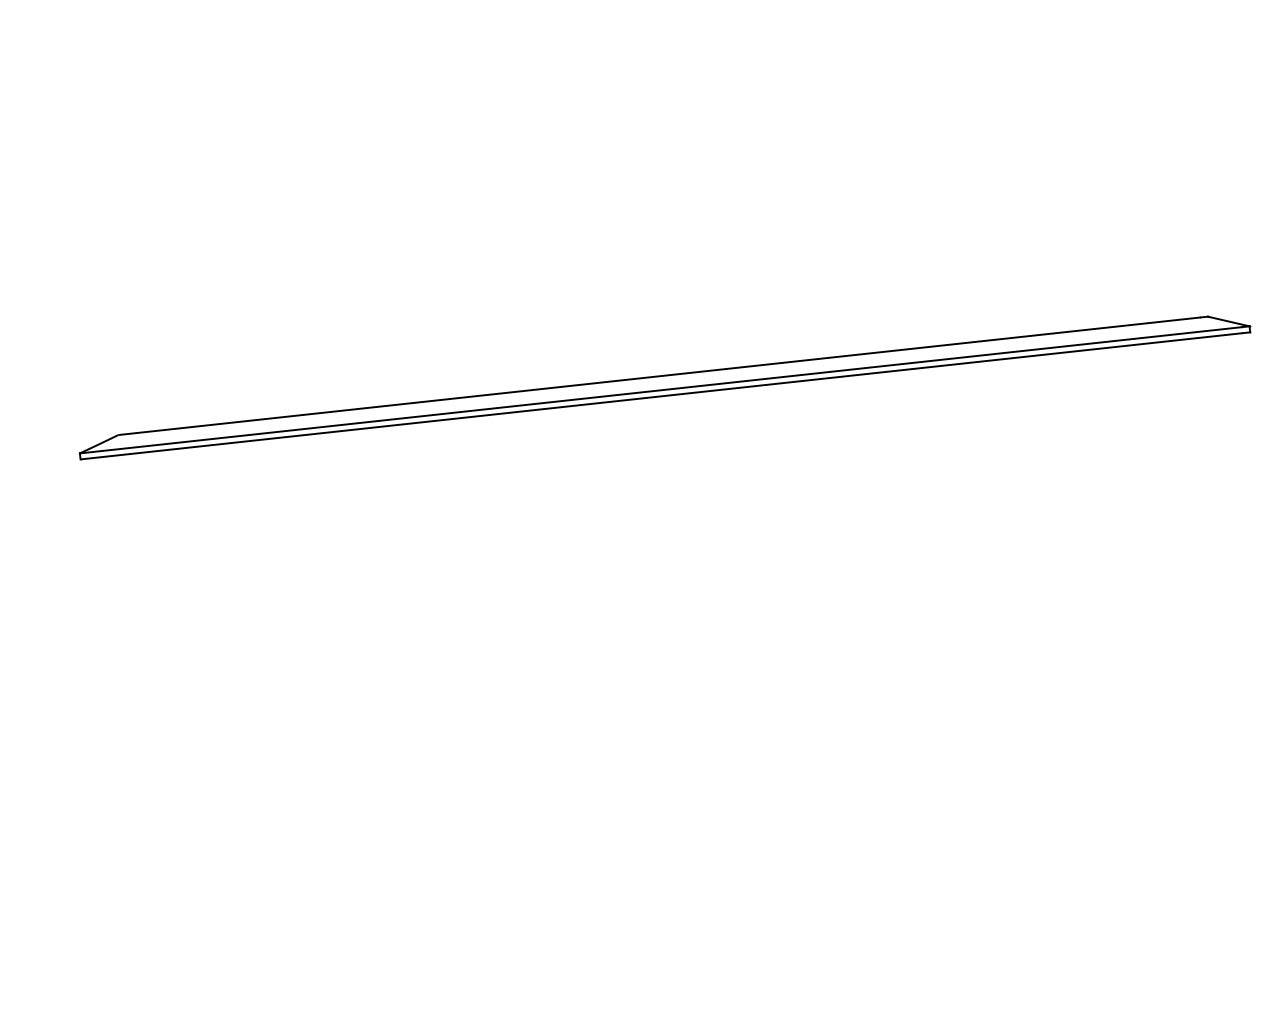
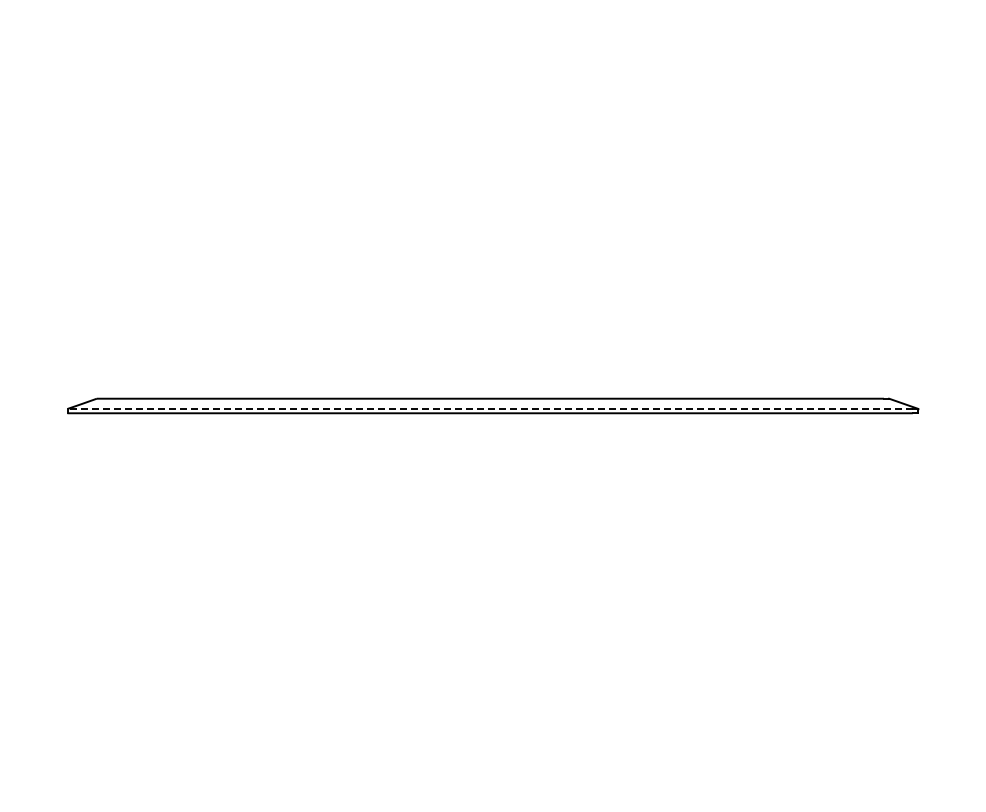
line: (661, 389) -> (490, 408), solid -> dashed

